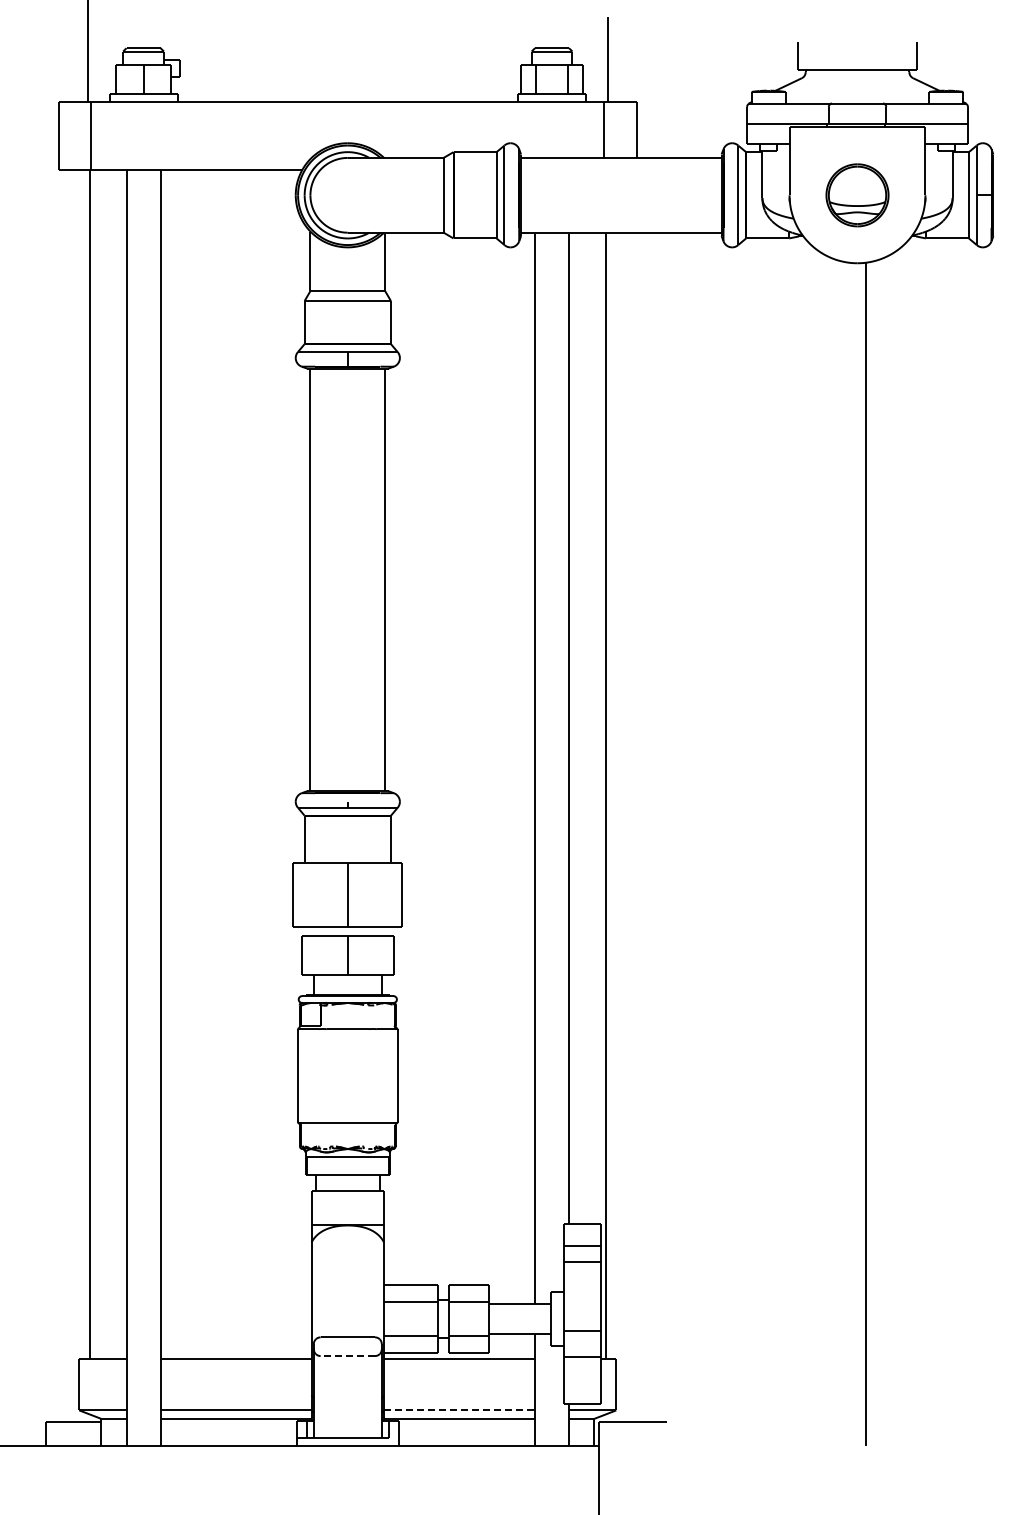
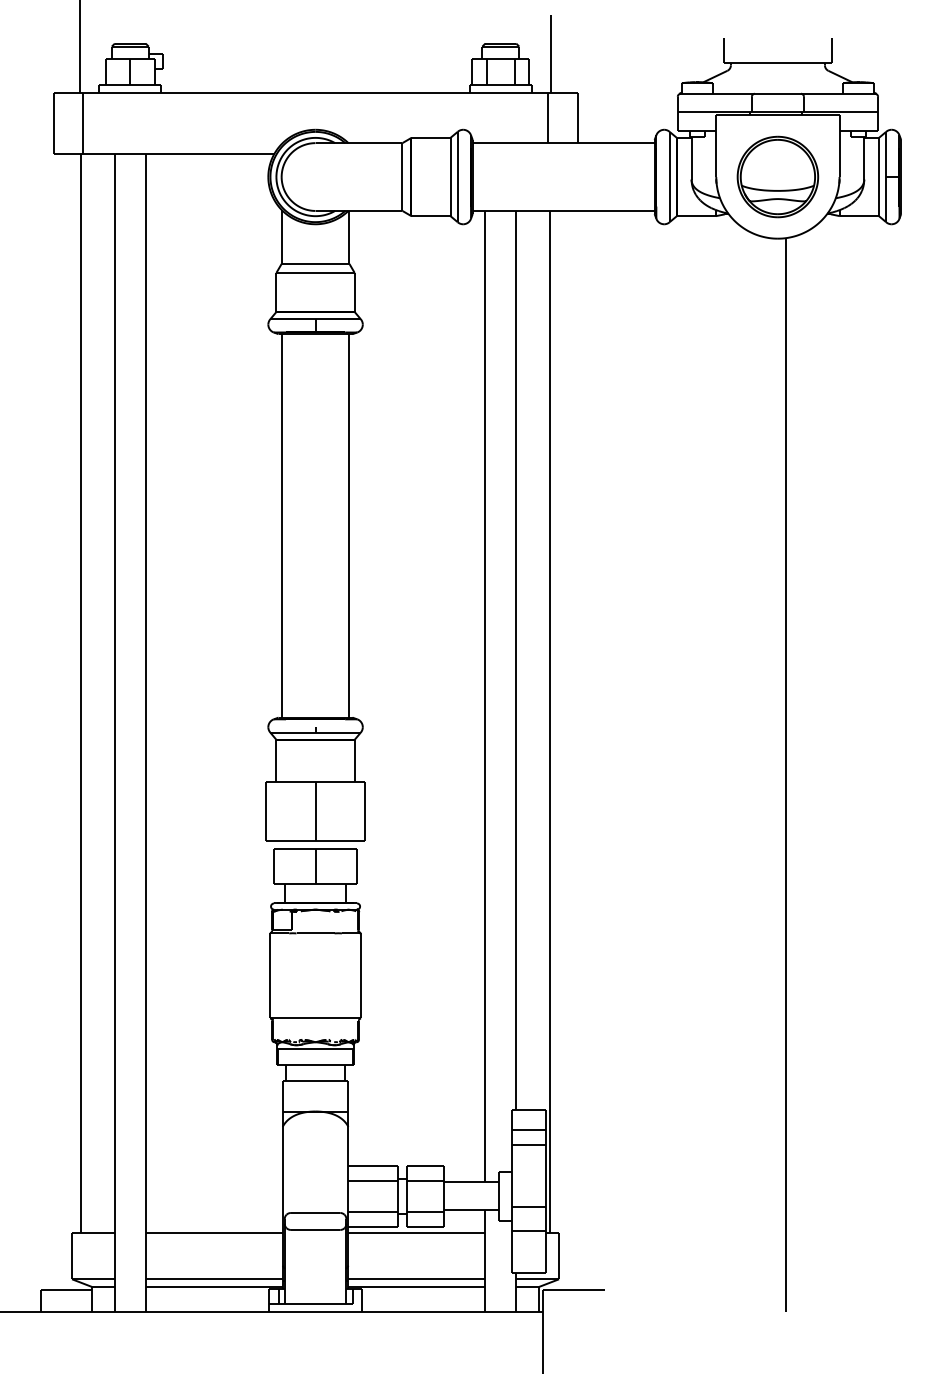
part: (857, 195) -> (777, 177), size x1.43
line: (347, 1356) -> (315, 1230), dashed -> solid
line: (459, 1410) -> (416, 1279), dashed -> solid

